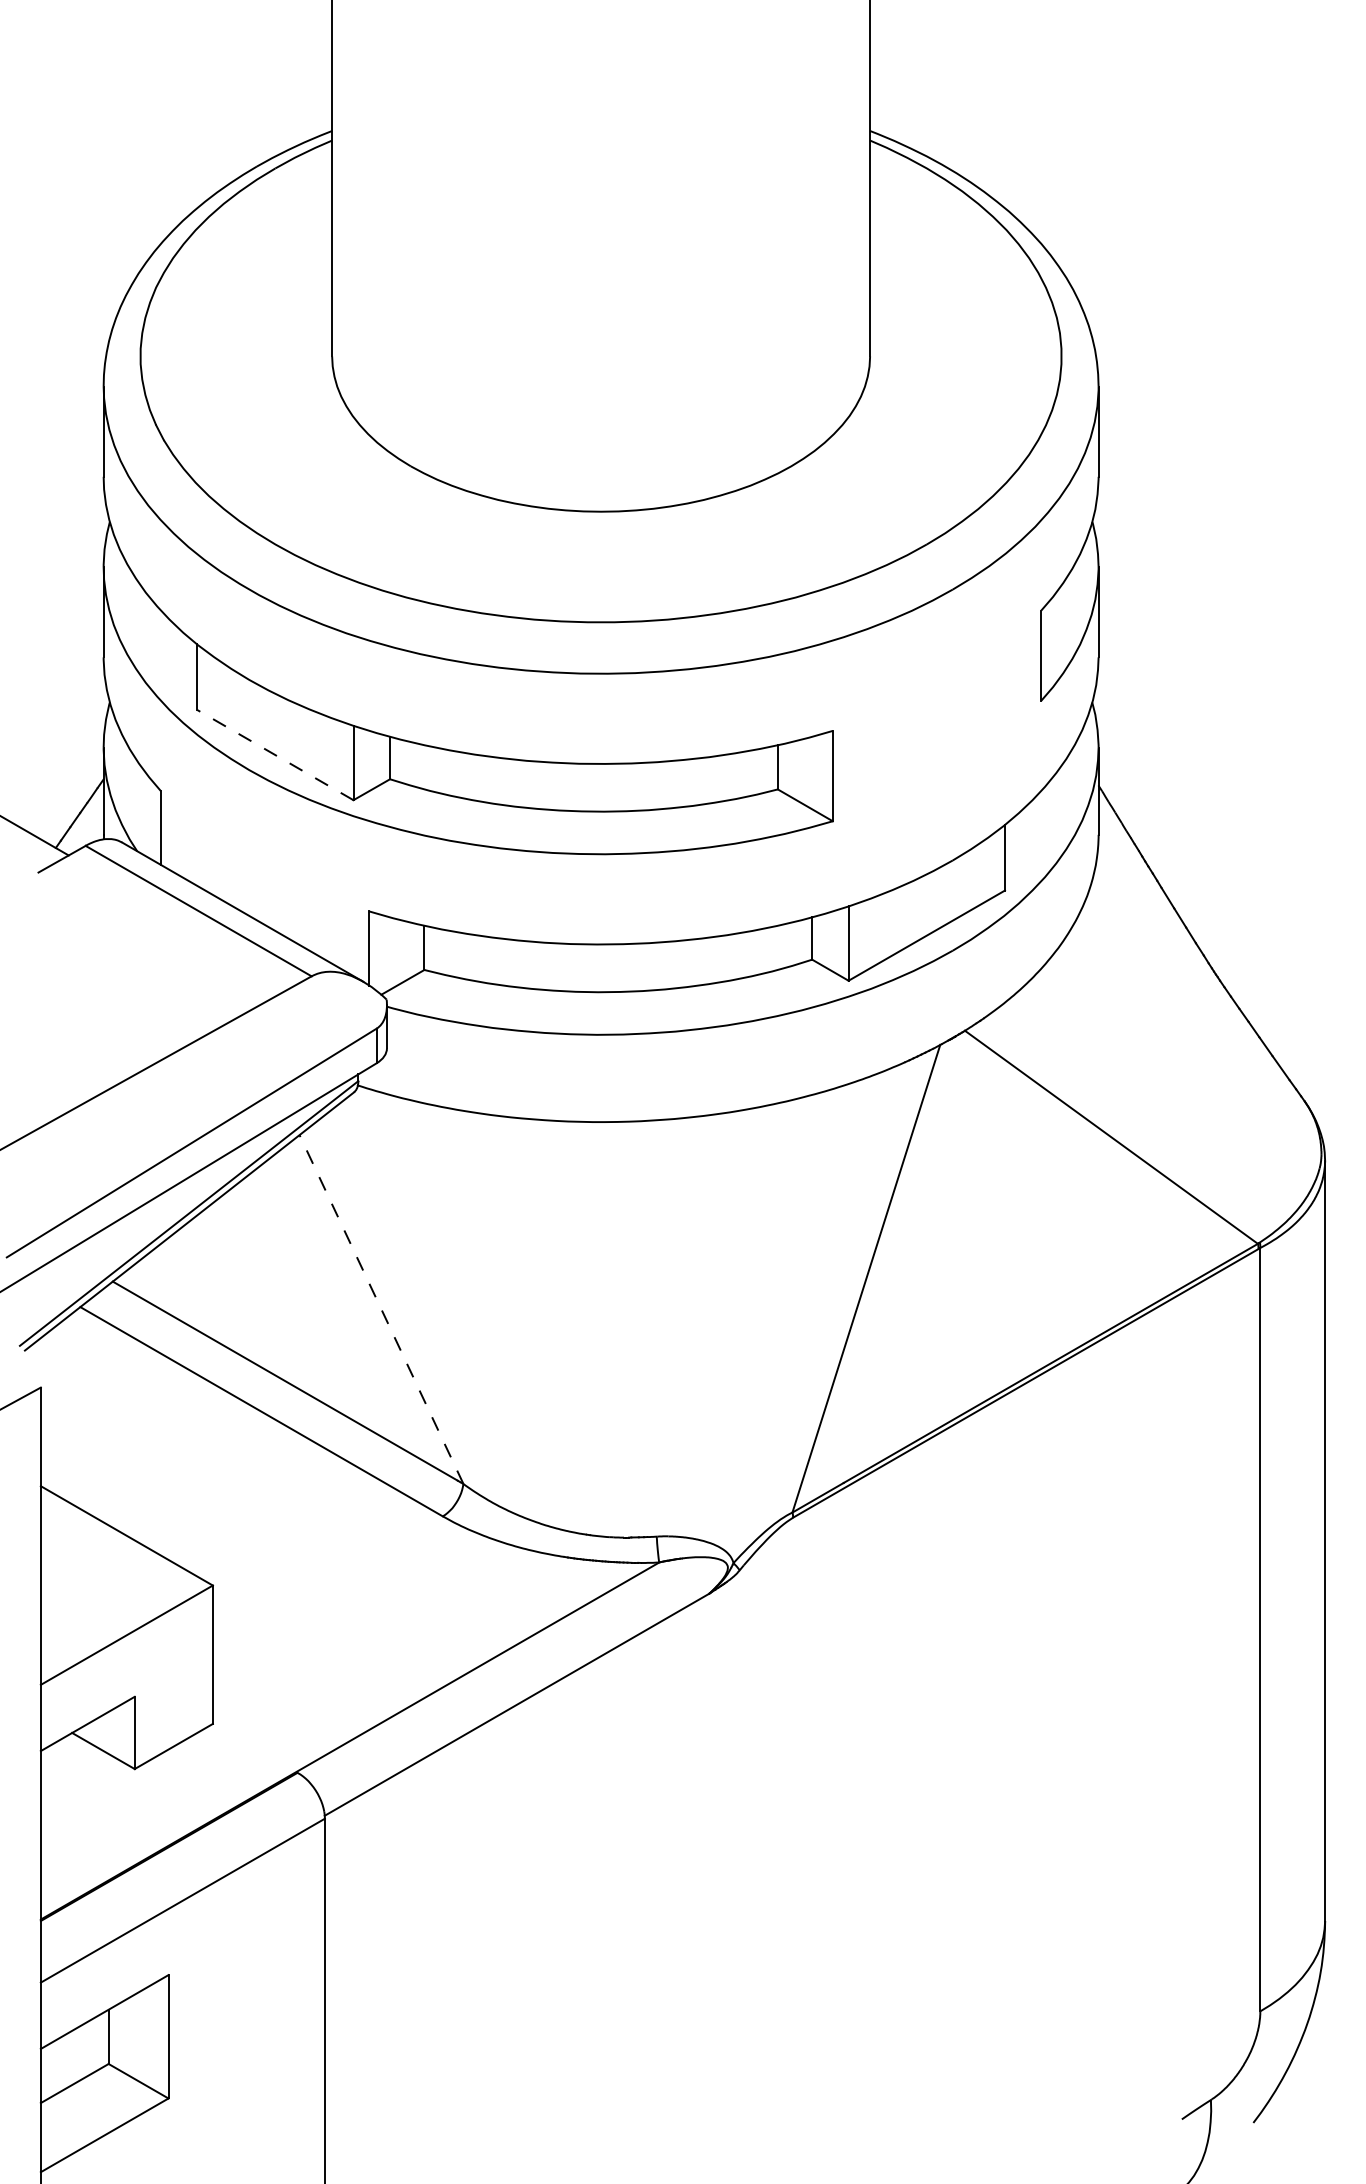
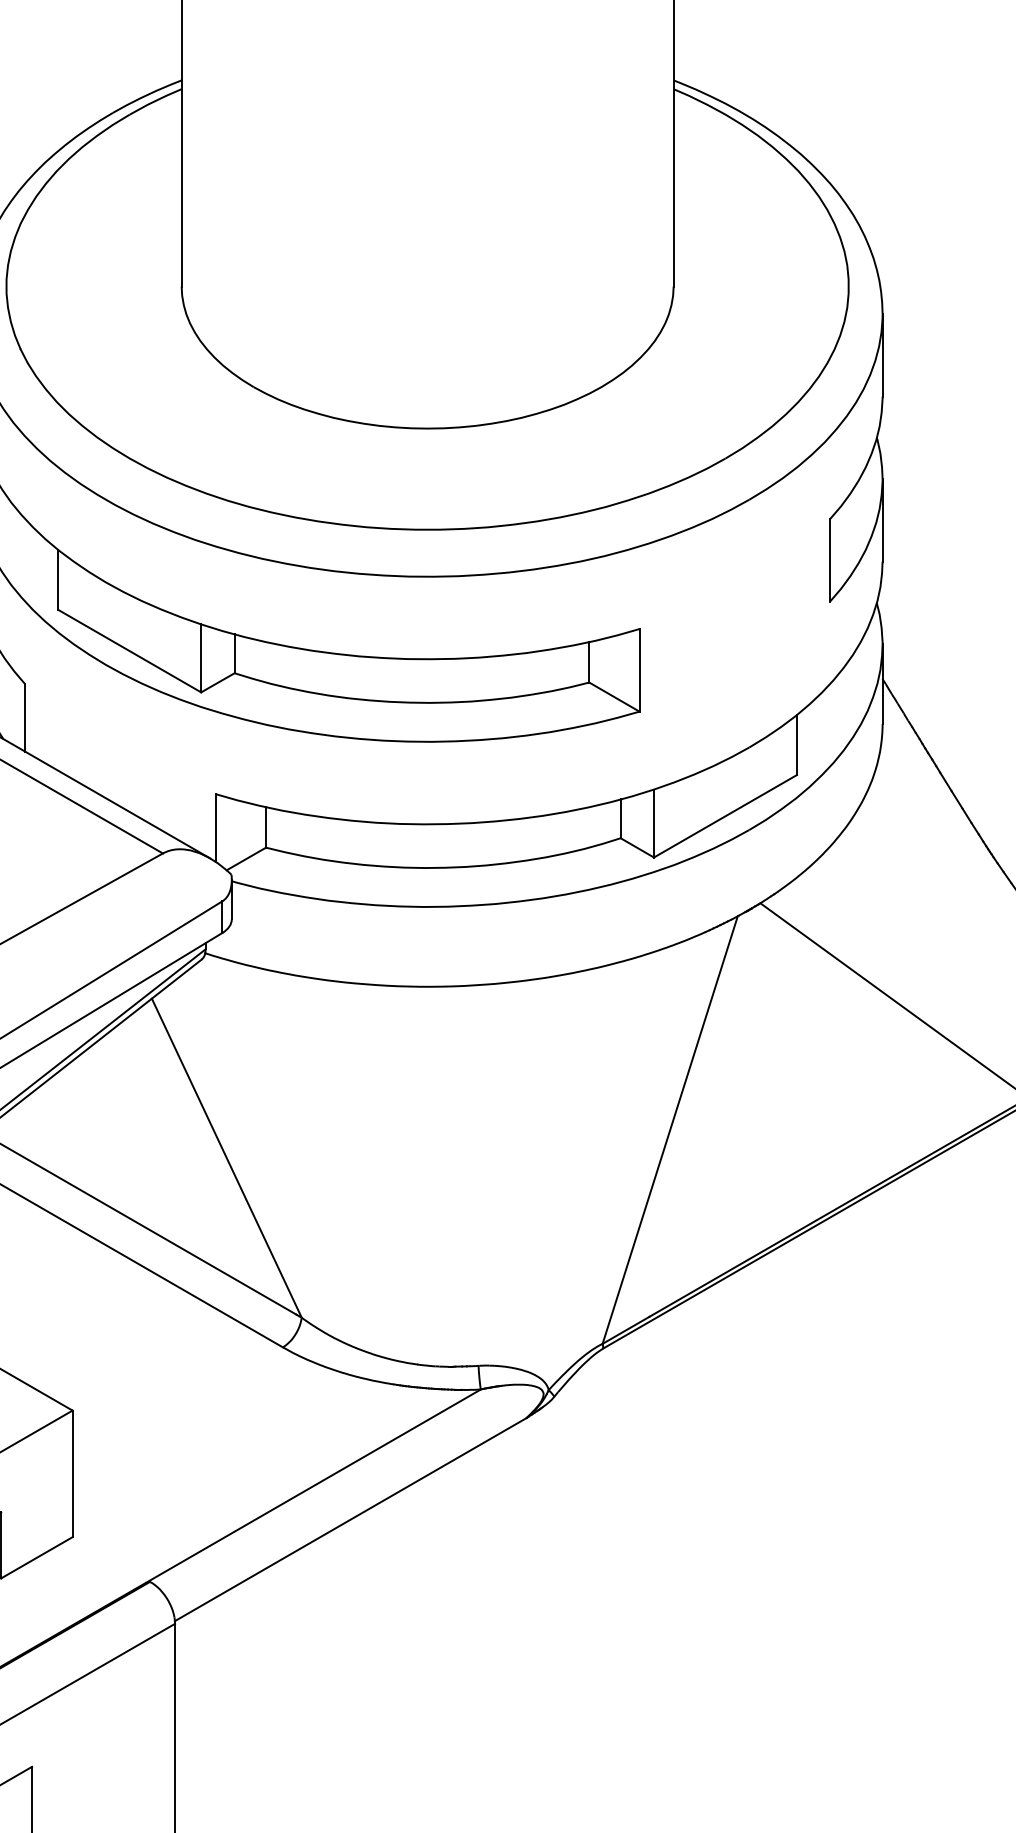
line: (274, 754) -> (128, 650), dashed -> solid
line: (381, 1309) -> (226, 1158), dashed -> solid

